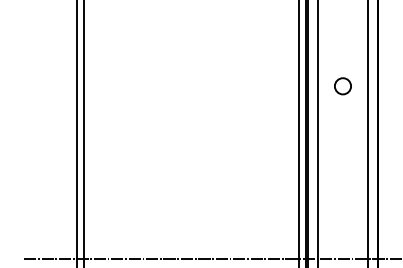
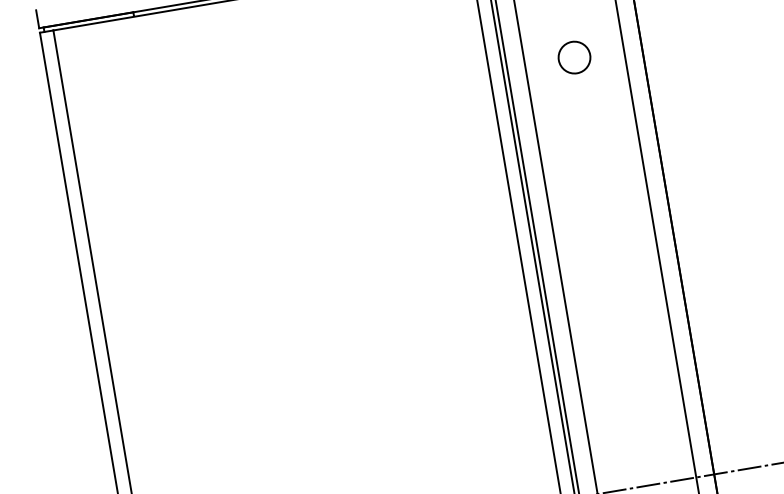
circle: (342, 86) -> (573, 58), moved

